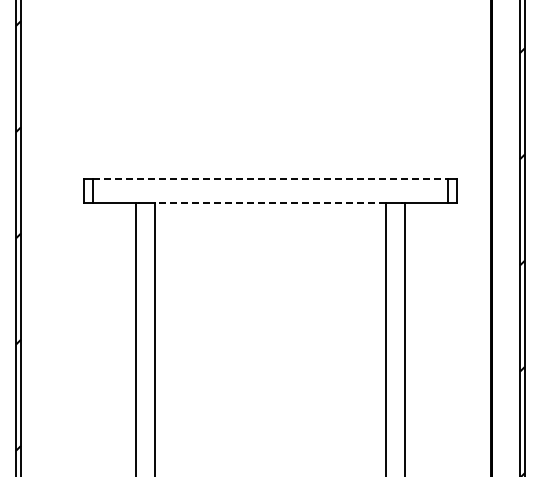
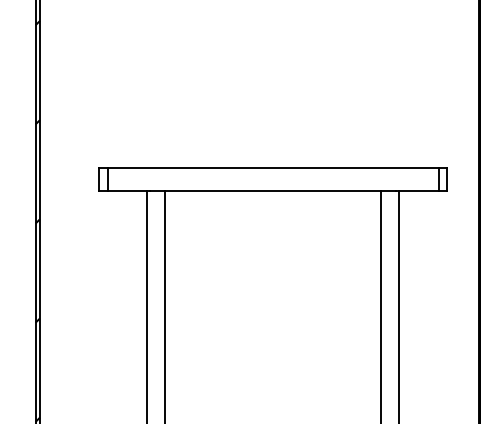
line: (270, 179) -> (273, 168), dashed -> solid
line: (270, 202) -> (273, 190), dashed -> solid

